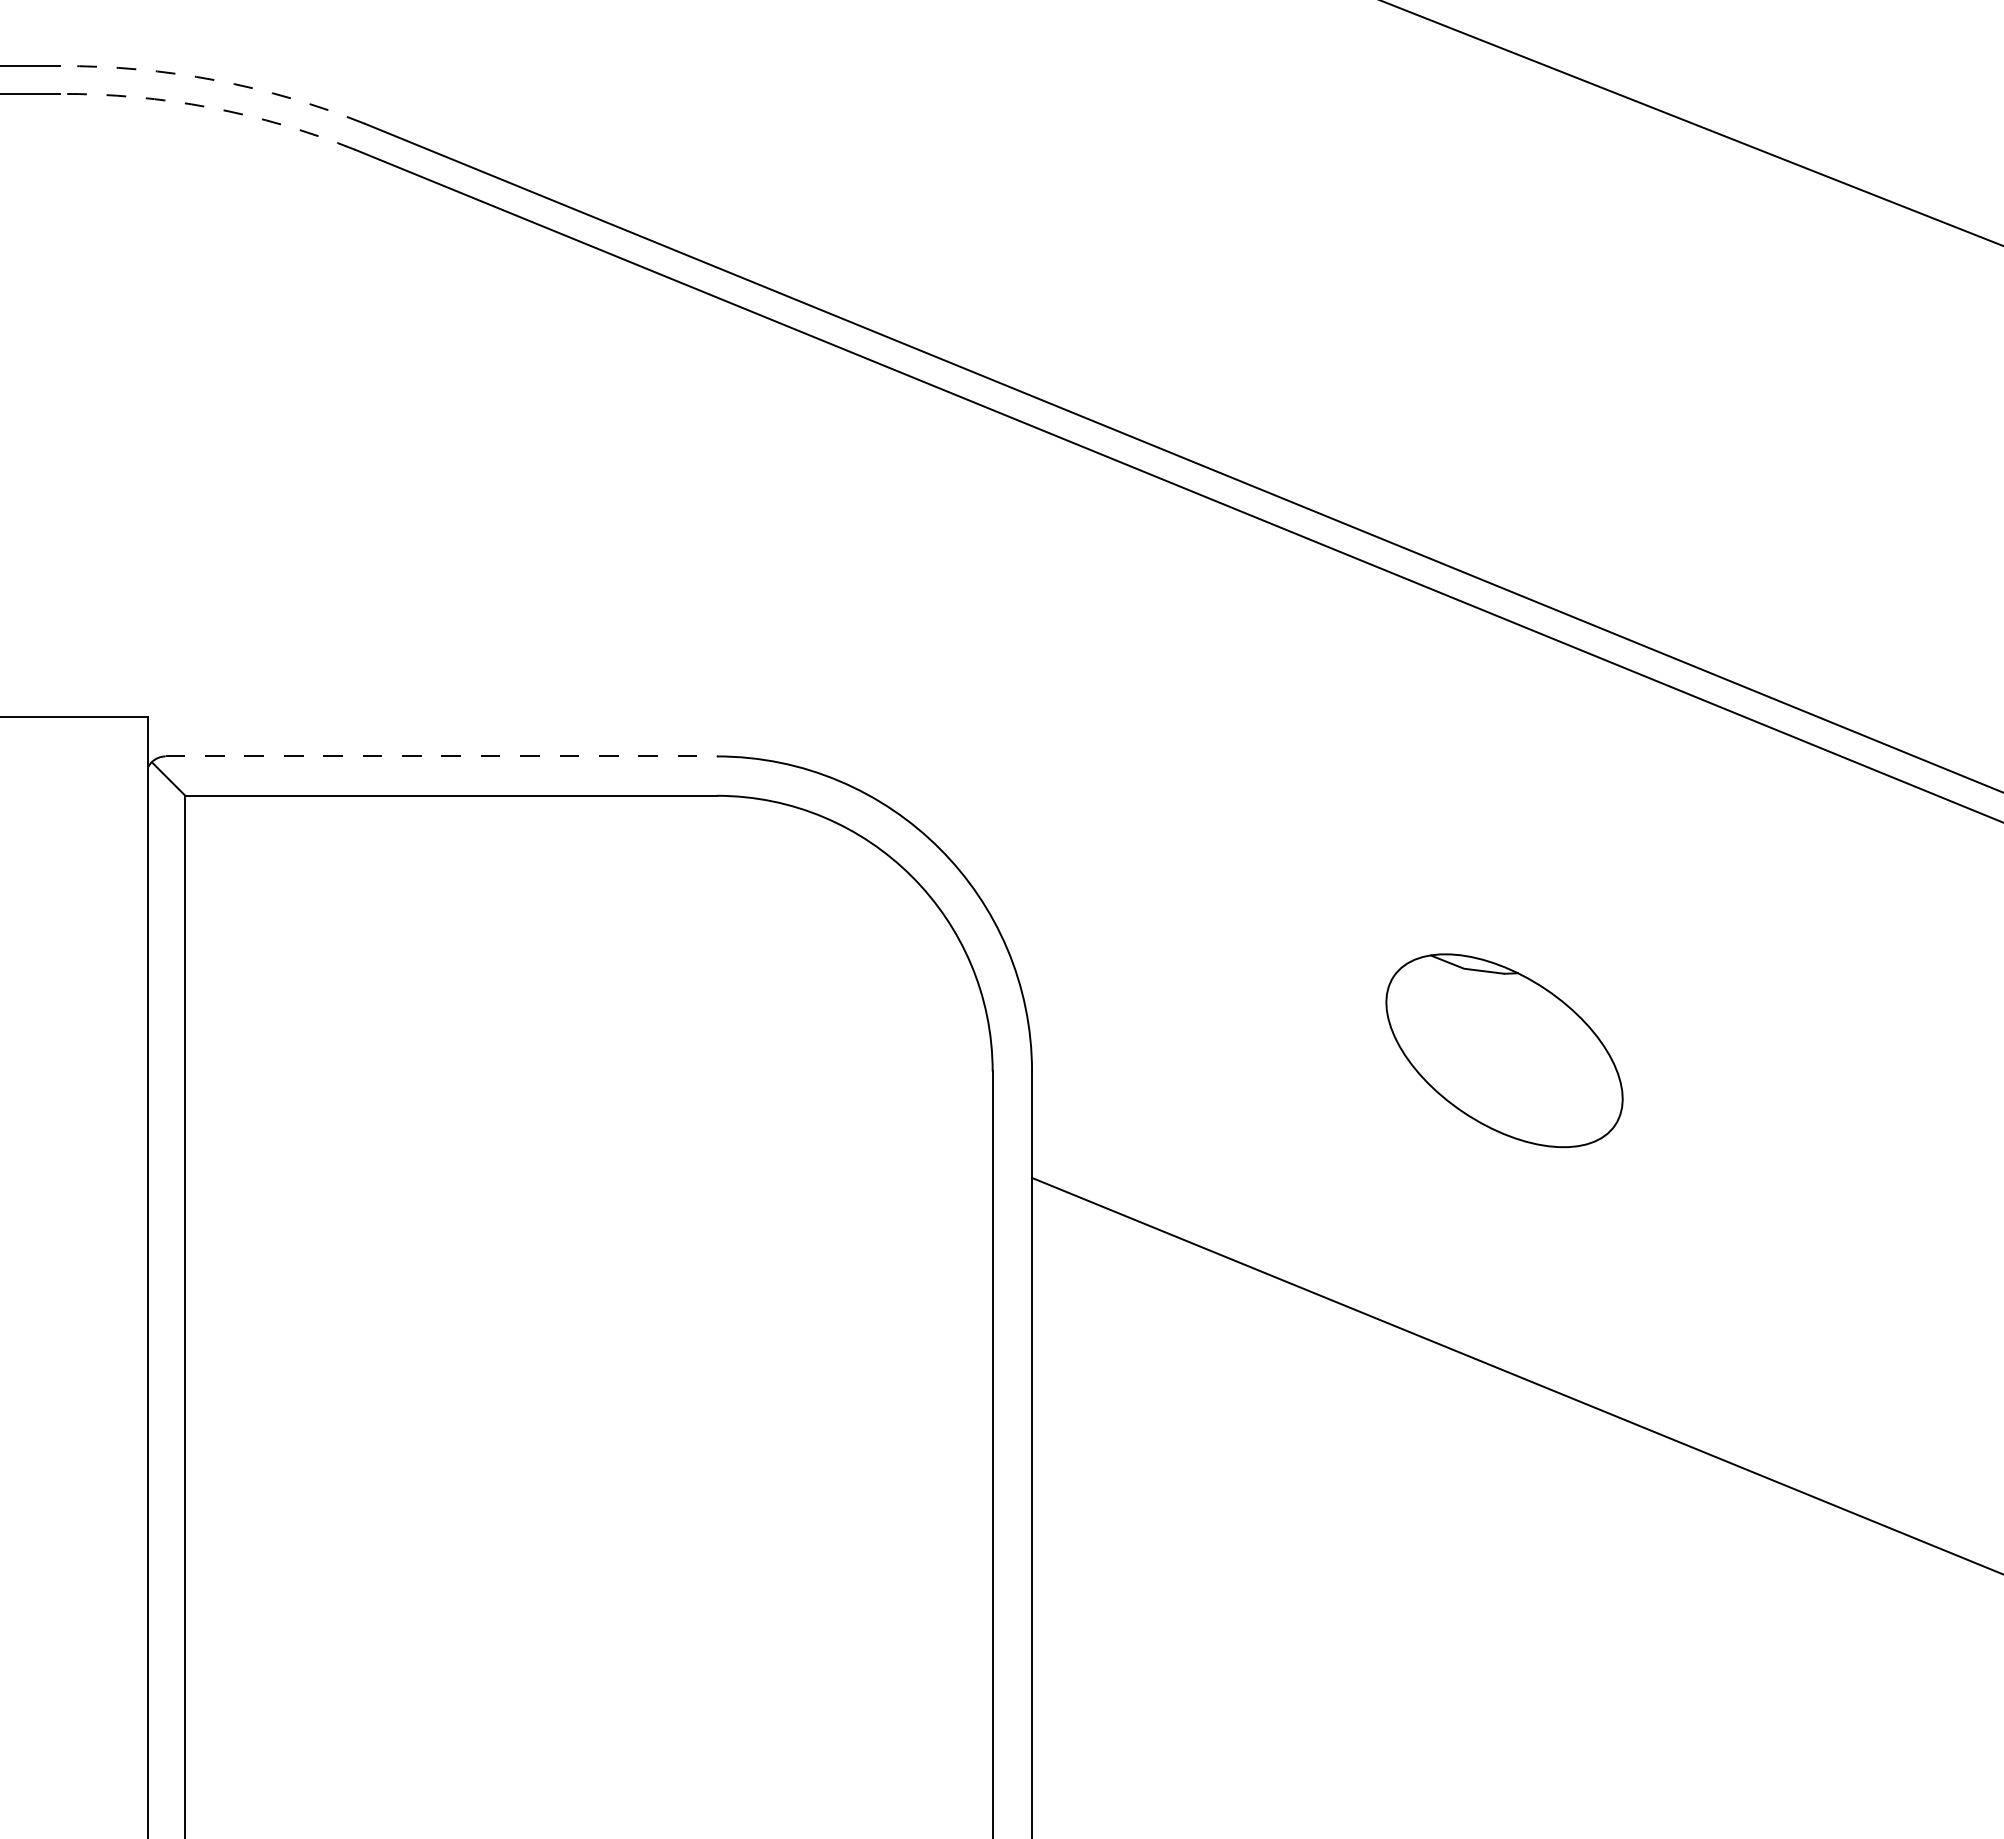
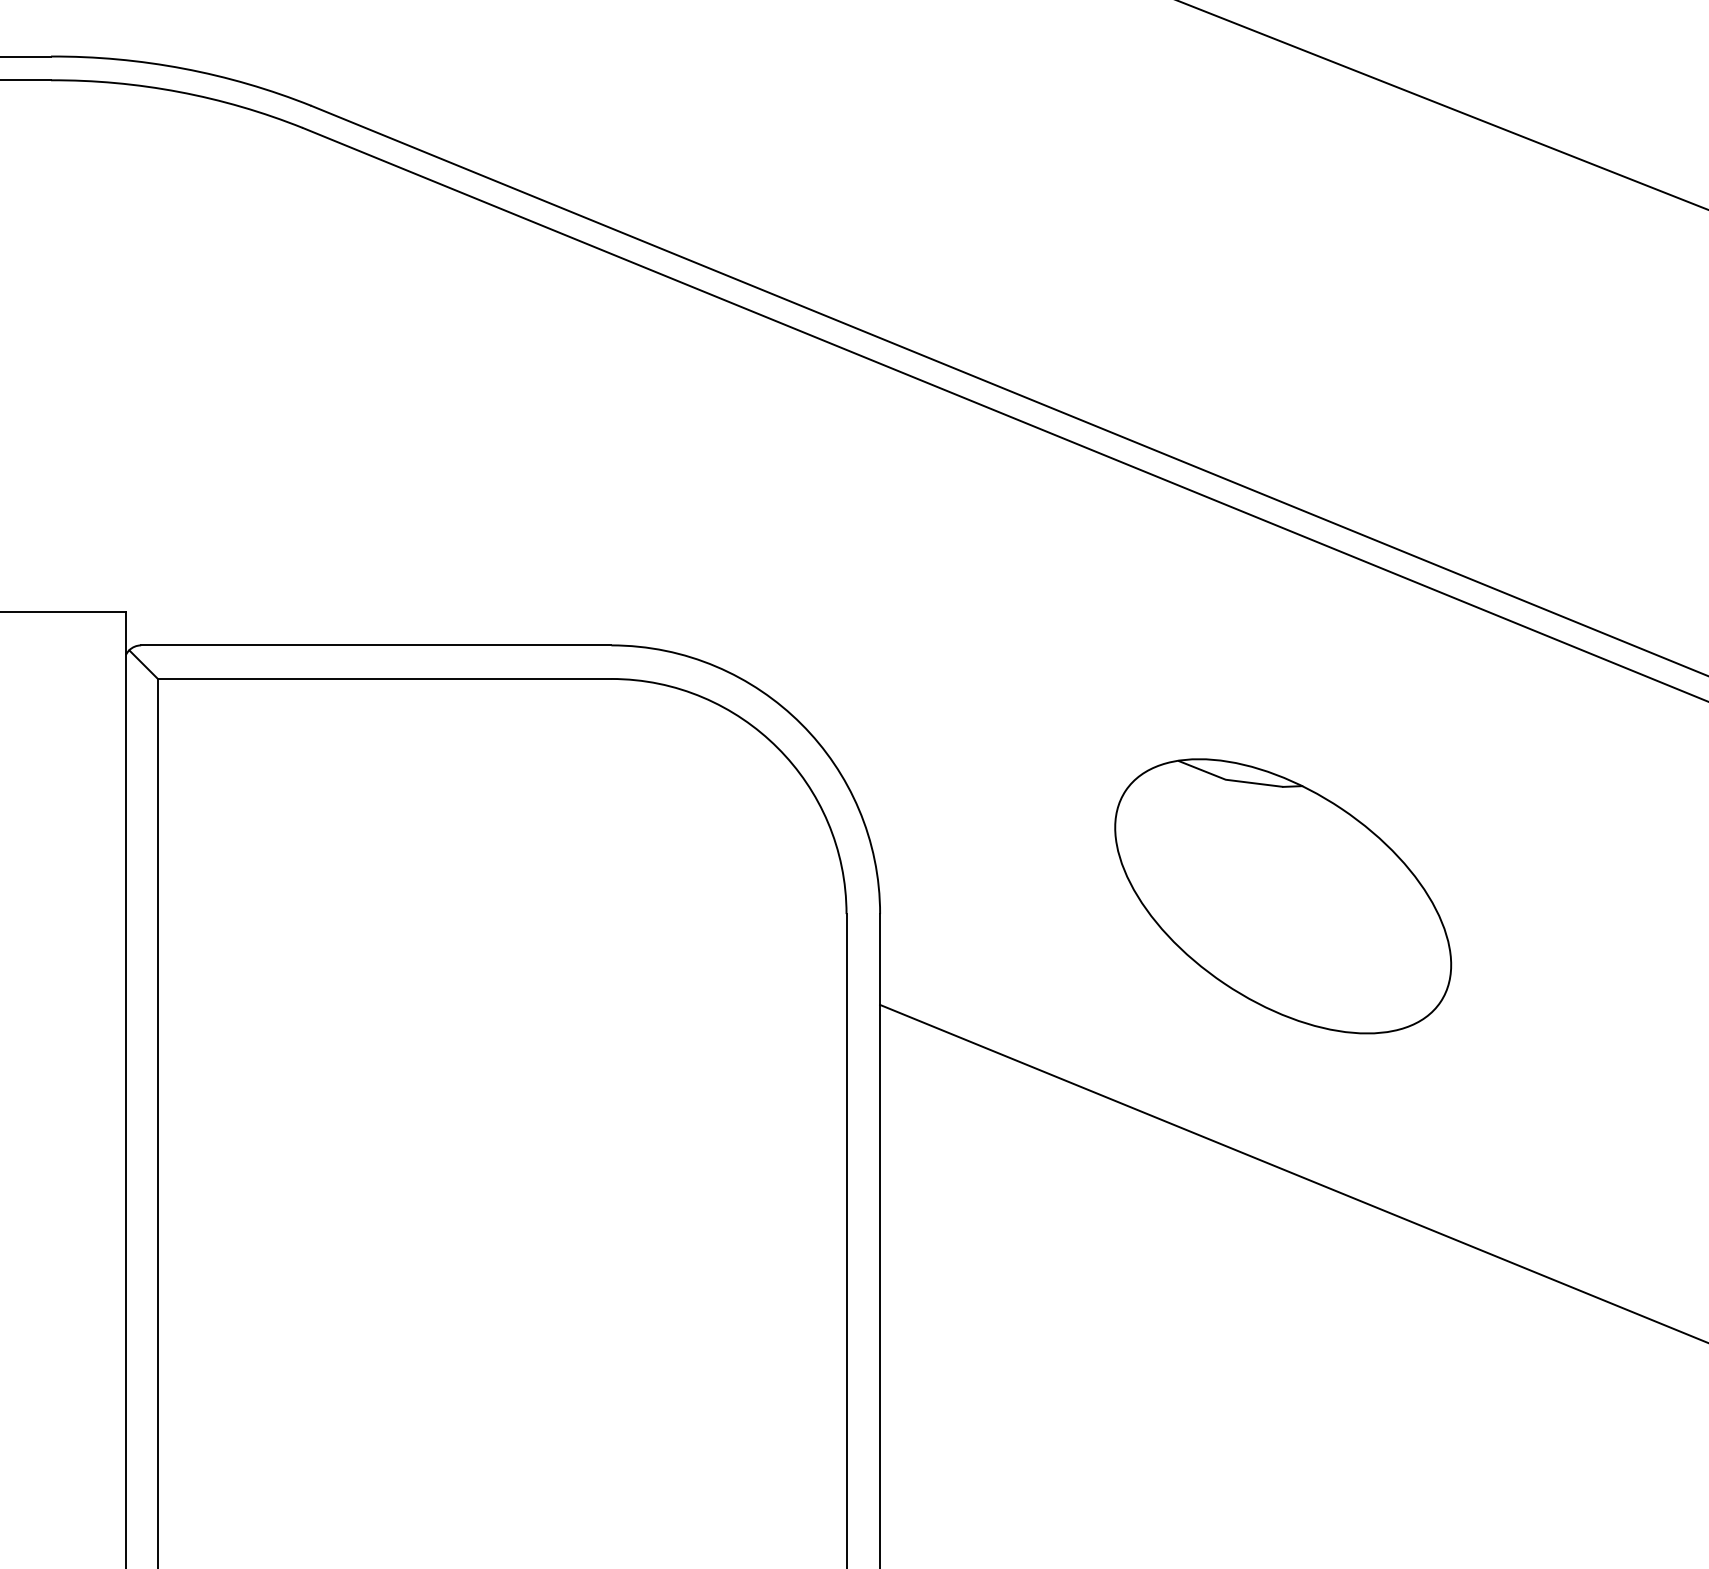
arc: (215, 80) -> (183, 68), dashed -> solid
arc: (210, 107) -> (179, 91), dashed -> solid
line: (441, 756) -> (376, 645), dashed -> solid
part: (1504, 1050) -> (1283, 896), size x1.67

